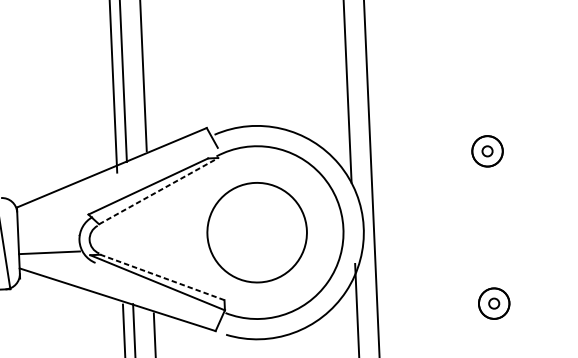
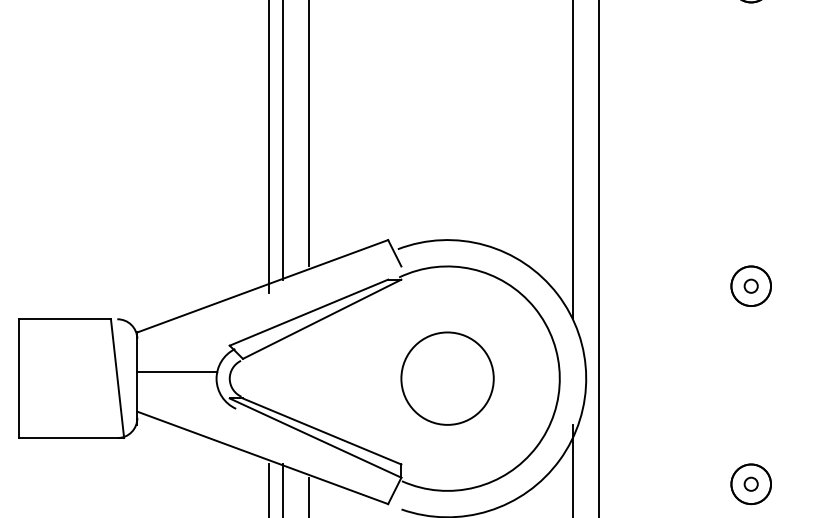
line: (158, 191) -> (322, 319), dashed -> solid
part: (257, 232) -> (447, 378), size x0.71
line: (49, 253) -> (176, 372), moved
line: (162, 277) -> (322, 431), dashed -> solid

